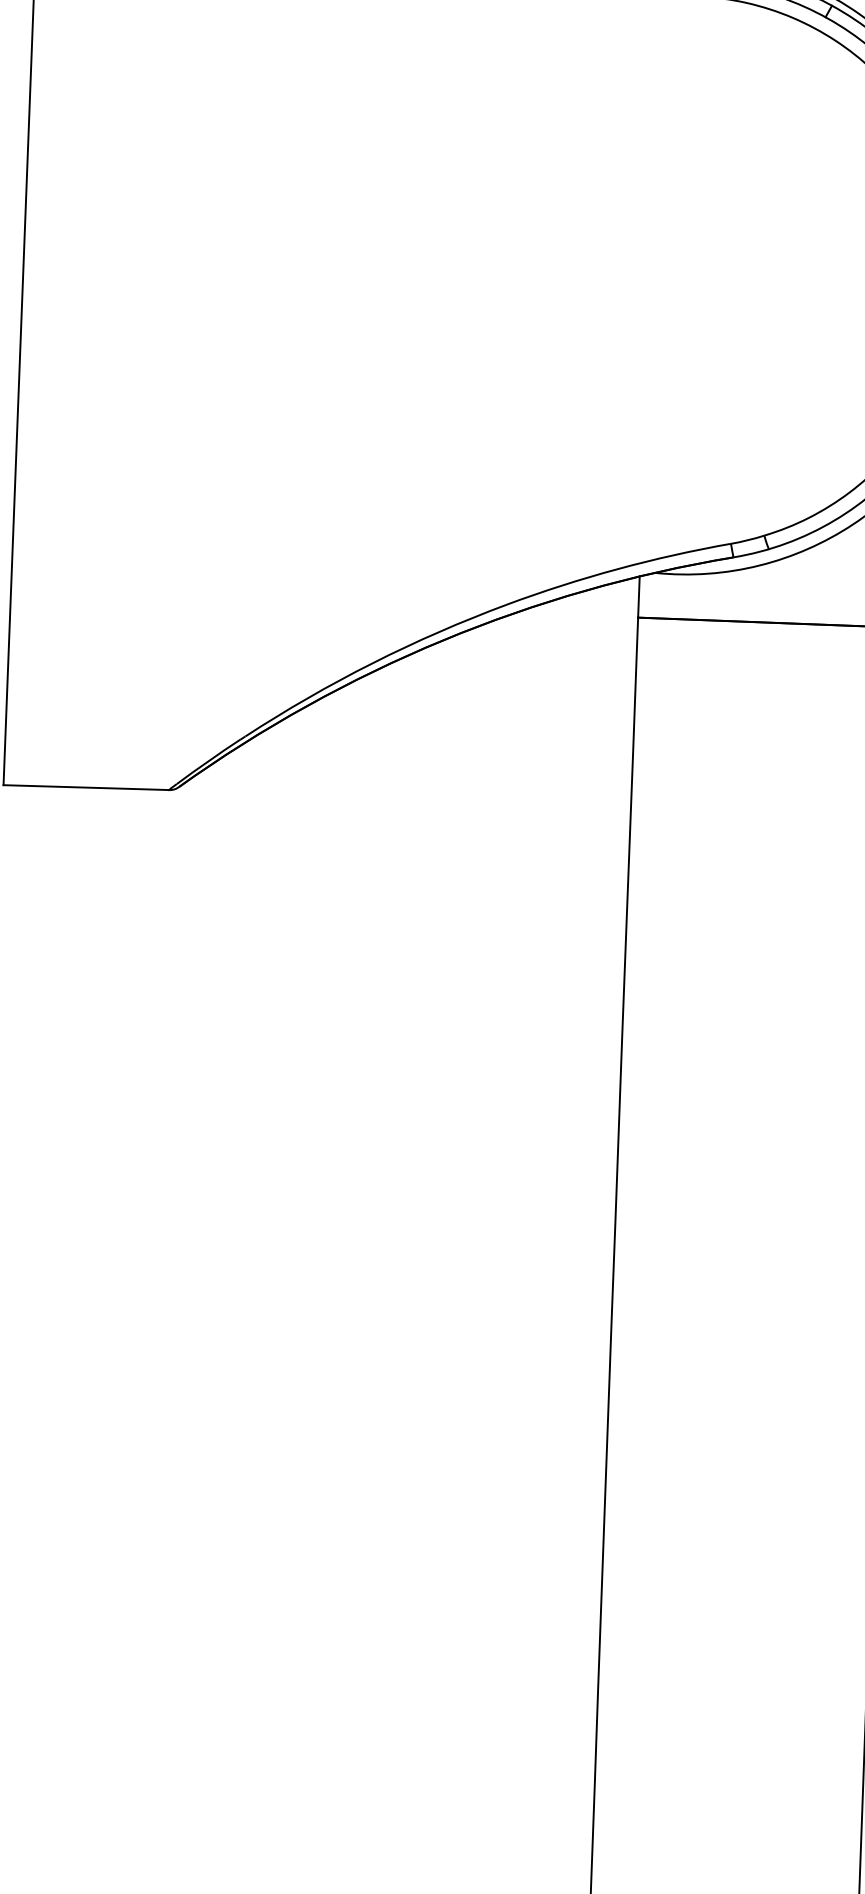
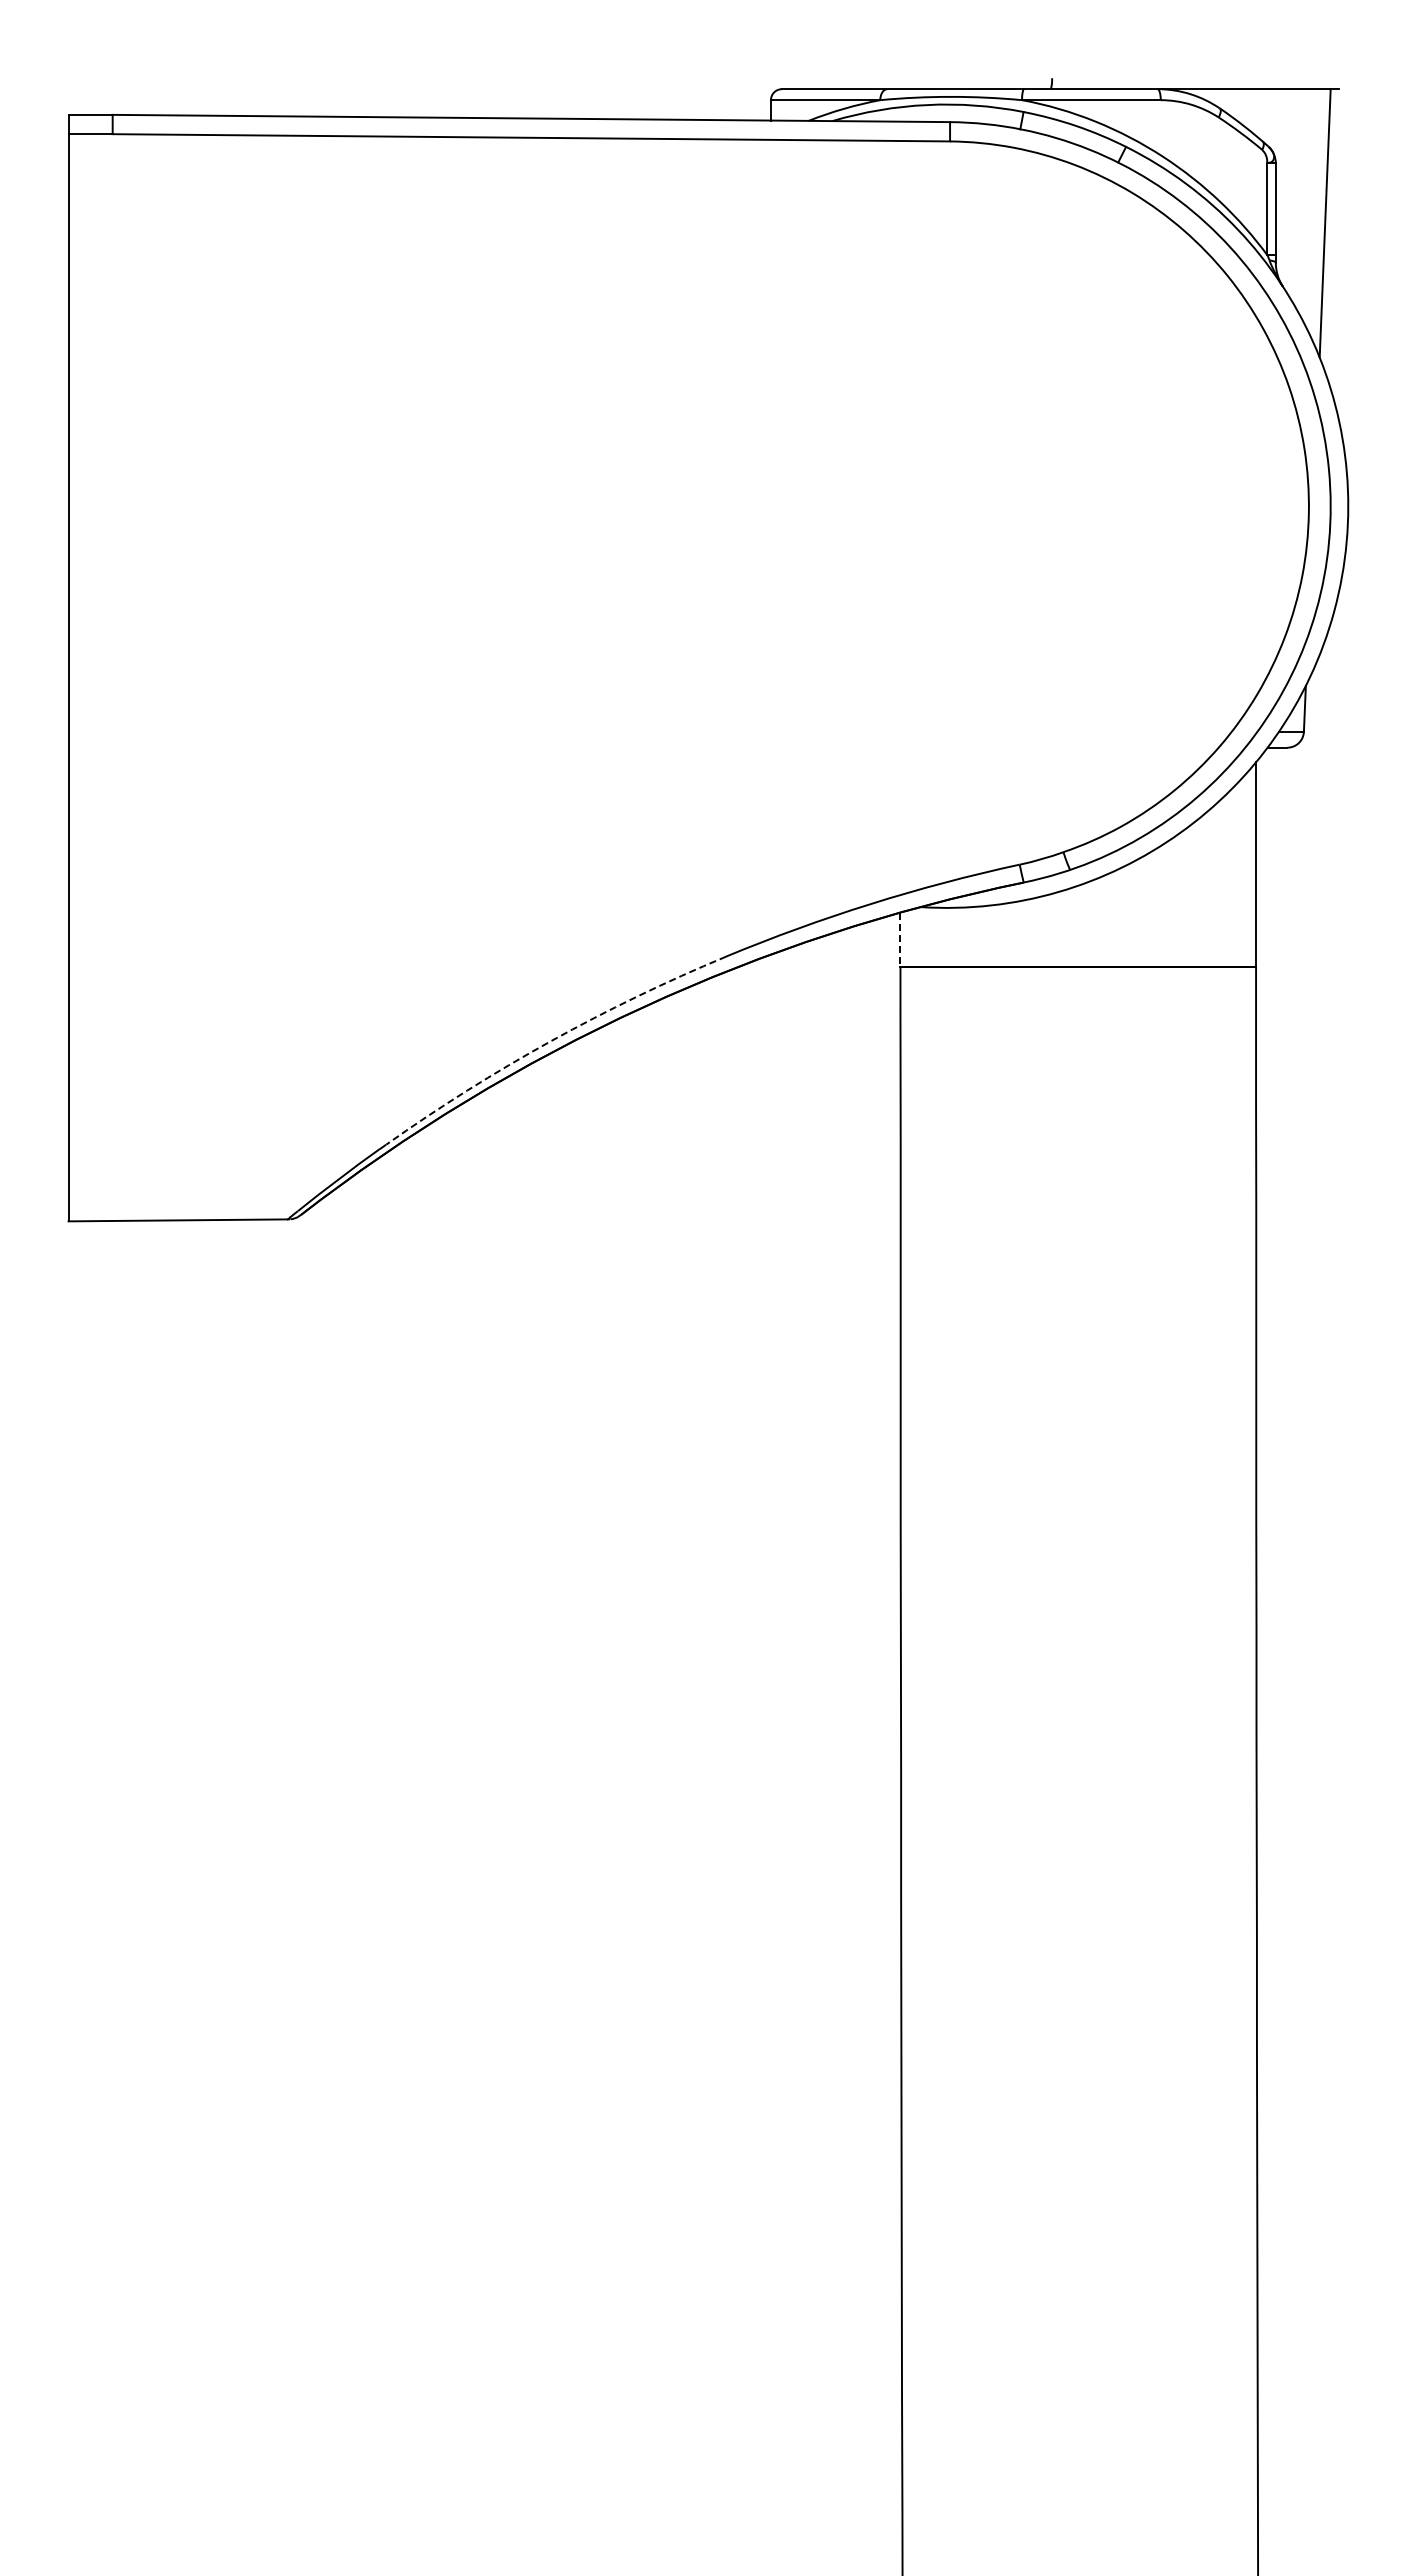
line: (638, 597) -> (900, 940), solid -> dashed
arc: (372, 663) -> (551, 1041), solid -> dashed

